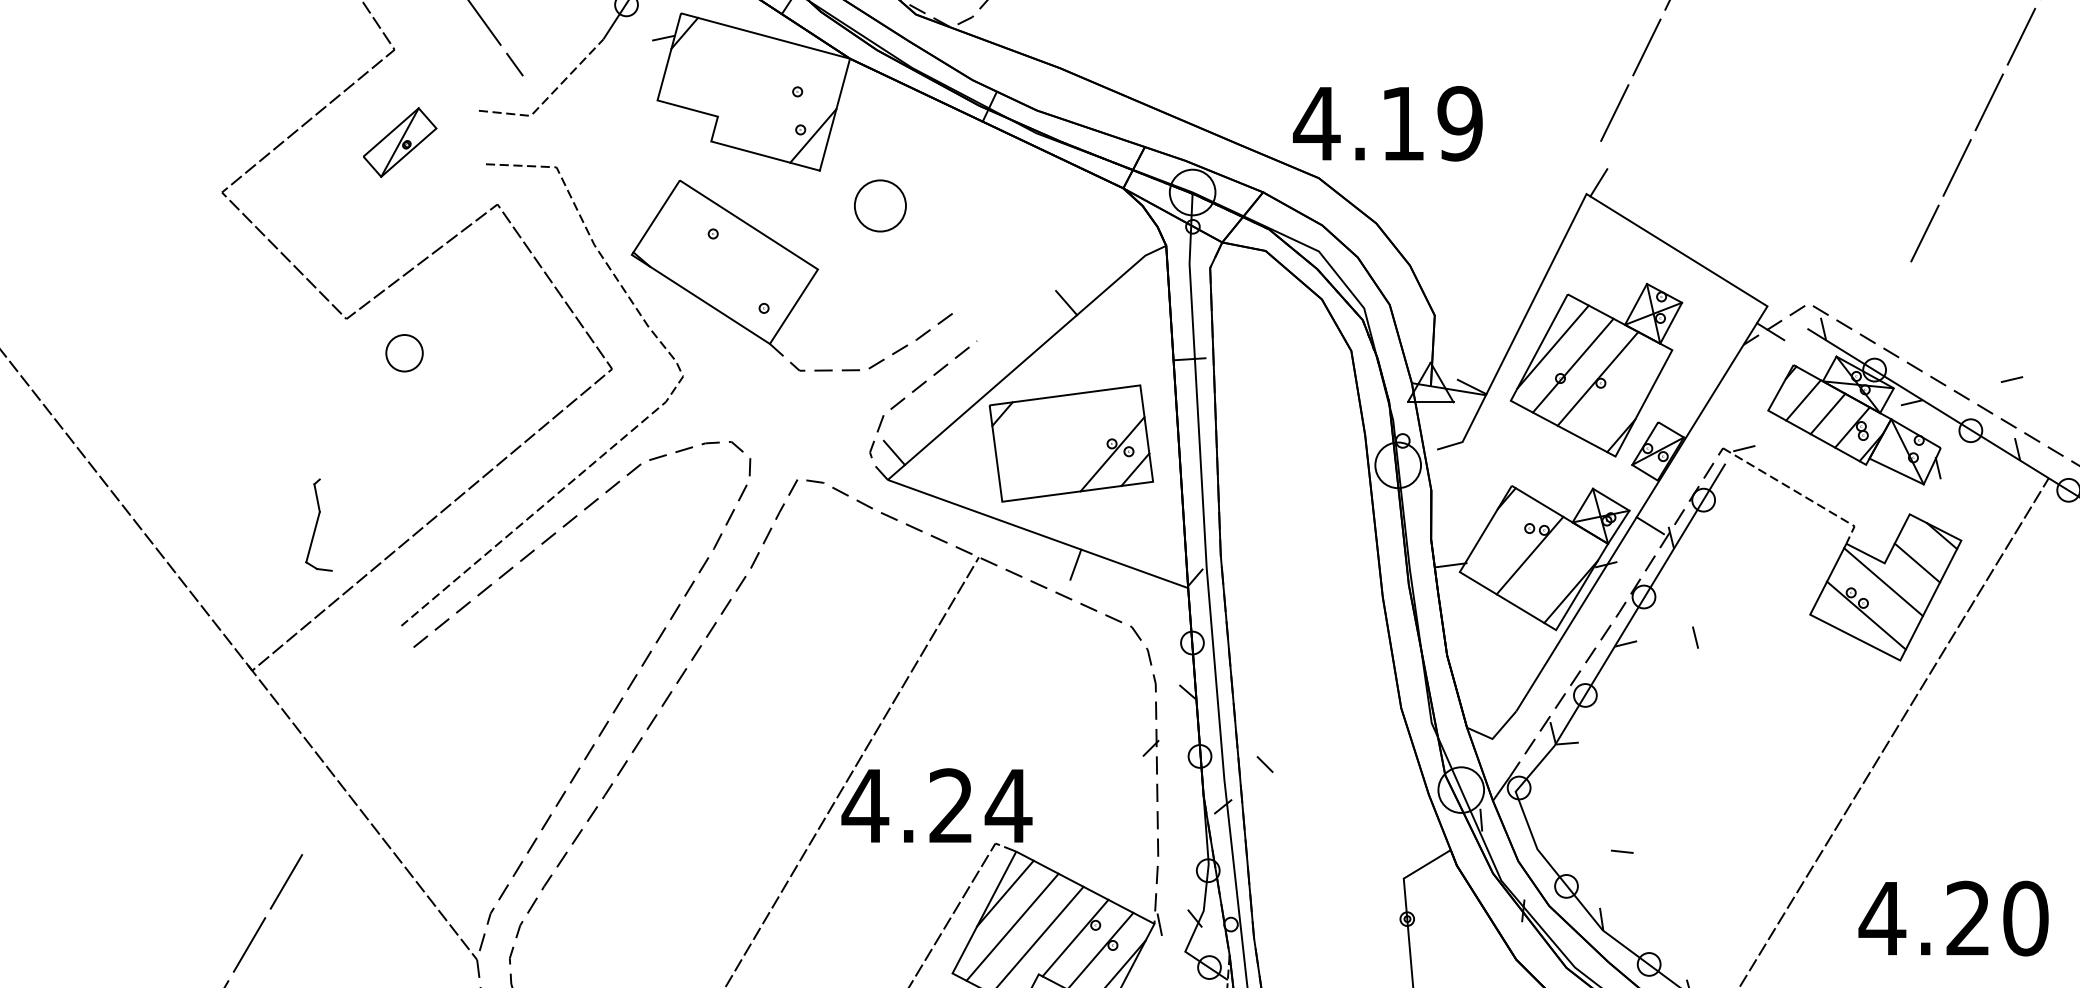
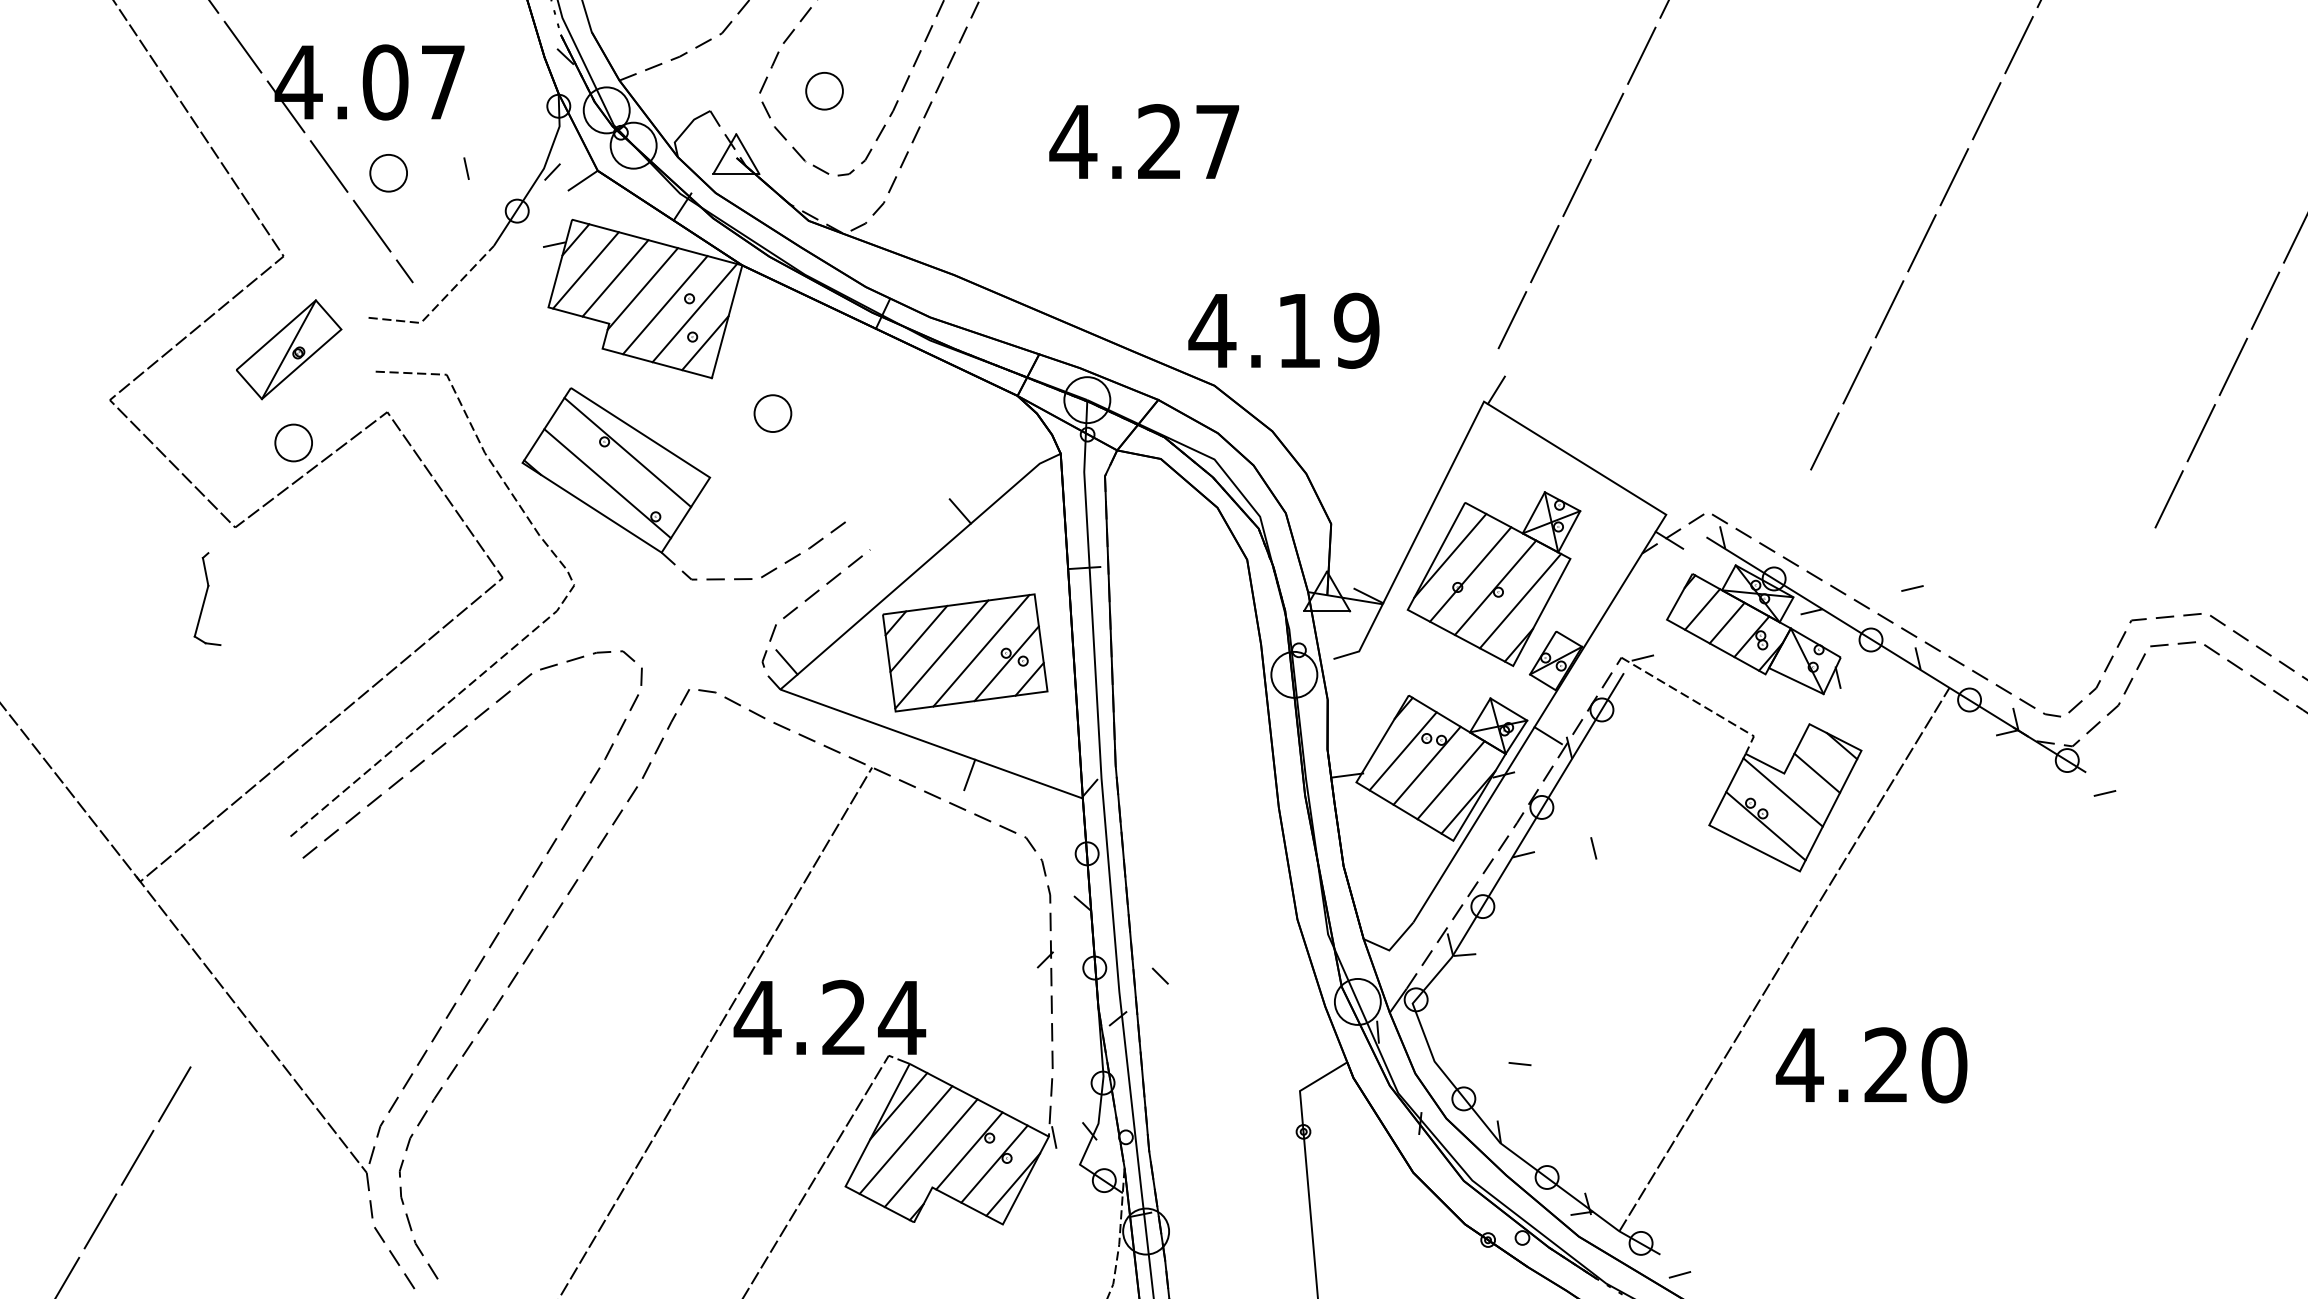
line: (694, 63) -> (585, 270), added
line: (724, 71) -> (615, 278), added
line: (750, 81) -> (642, 288), added
line: (773, 98) -> (665, 305), added
line: (802, 106) -> (694, 313), added
part: (400, 142) -> (289, 349), size x1.43
part: (879, 205) -> (772, 413), size x0.71
line: (736, 244) -> (627, 452), added
line: (716, 275) -> (607, 483), added
part: (404, 352) -> (293, 442), moved
line: (1622, 391) -> (1520, 600), added
line: (1024, 429) -> (918, 638), added
line: (1087, 441) -> (981, 650), added
line: (1047, 445) -> (941, 654), added
part: (318, 524) -> (207, 598), moved
line: (1505, 541) -> (1402, 751), added
line: (1553, 570) -> (1450, 780), added
text: (1953, 918) -> (1871, 1065), moved

